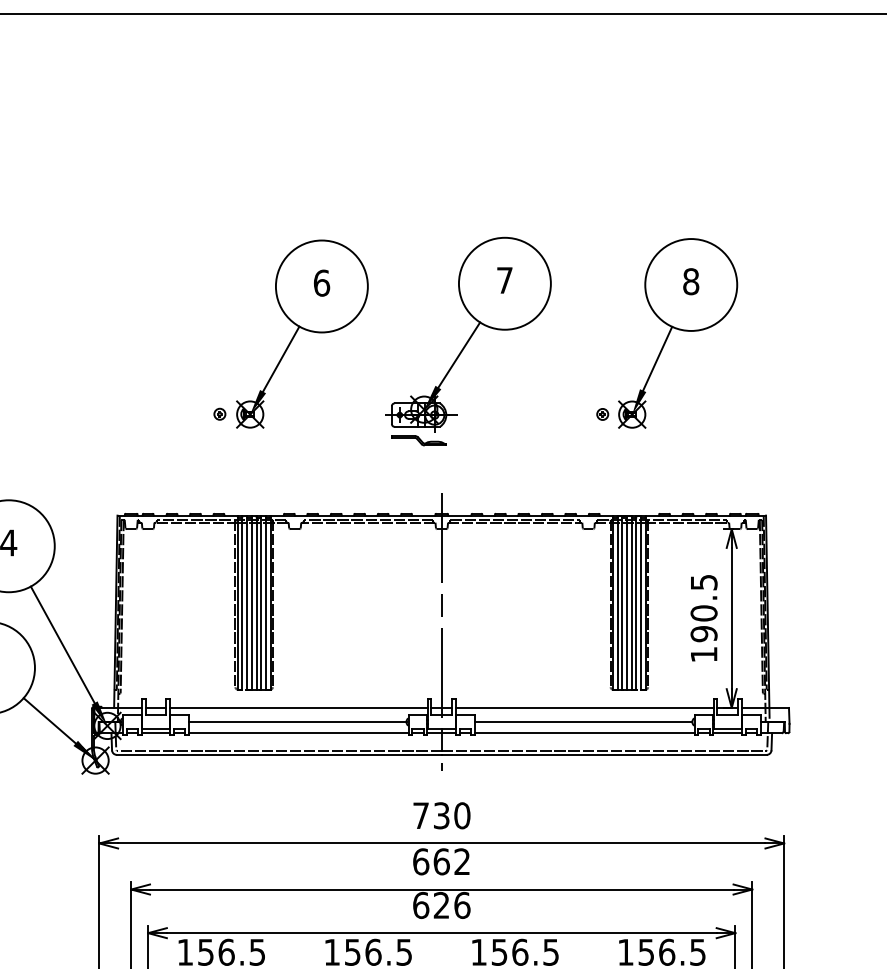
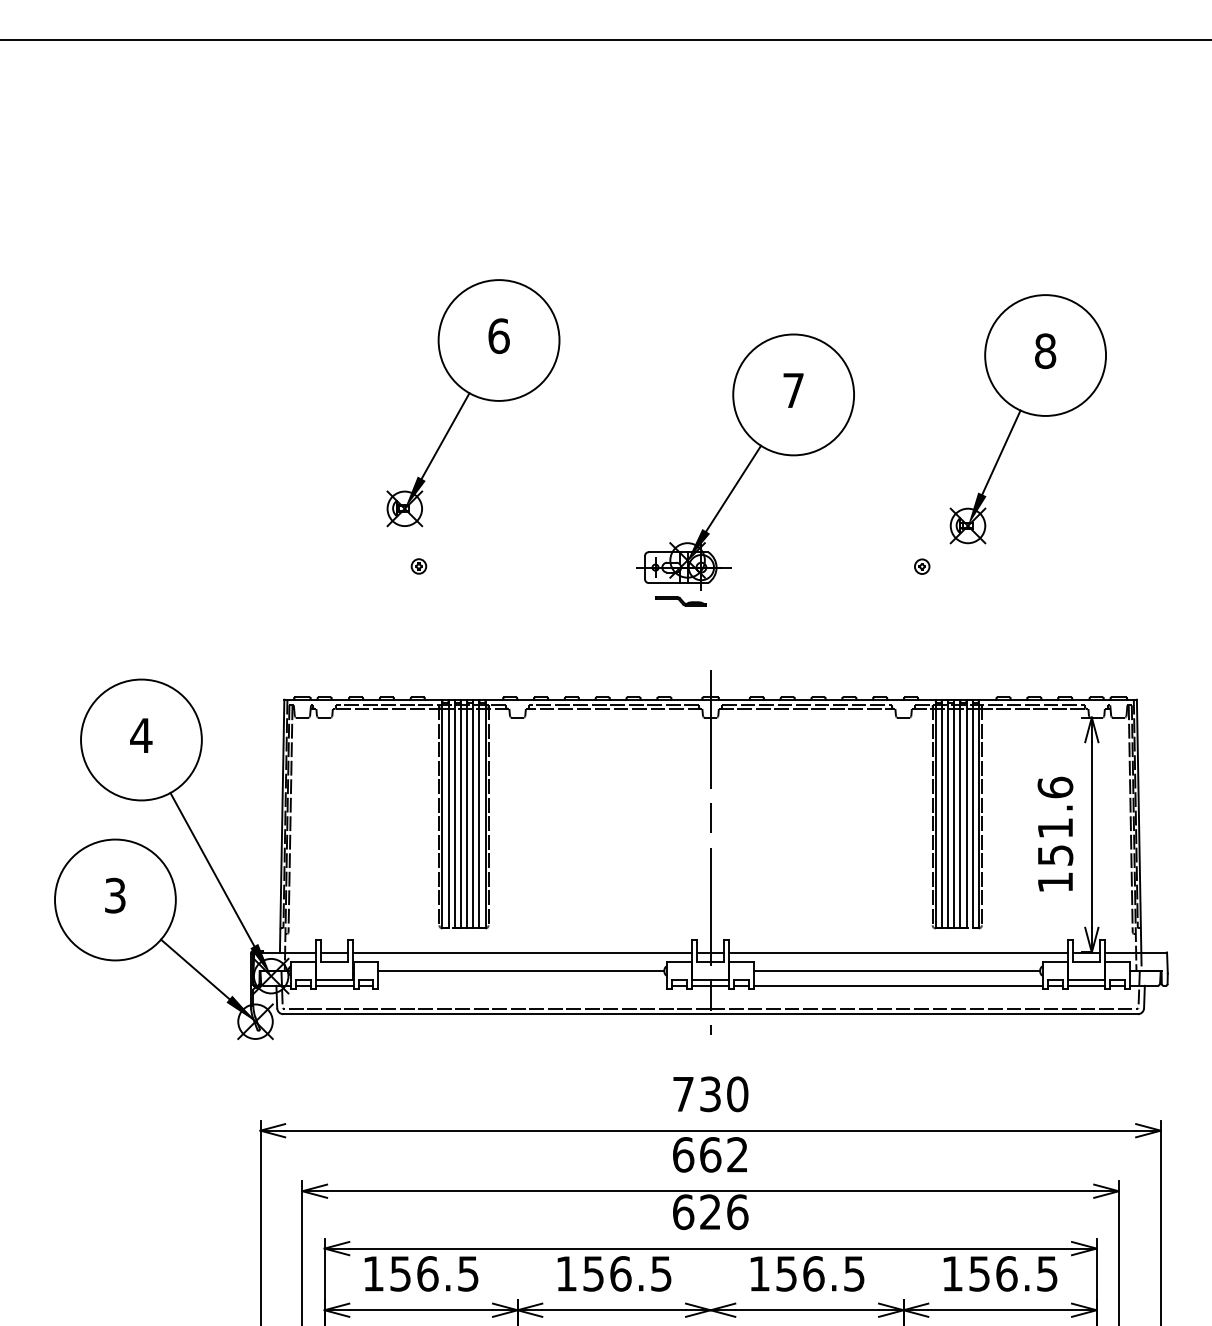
part: (303, 329) -> (475, 397), moved
part: (677, 333) -> (1027, 419), moved
part: (418, 440) -> (680, 601), size x0.7
text: (704, 608) -> (1055, 821), 190.5 -> 151.6
line: (298, 733) -> (522, 985), removed

